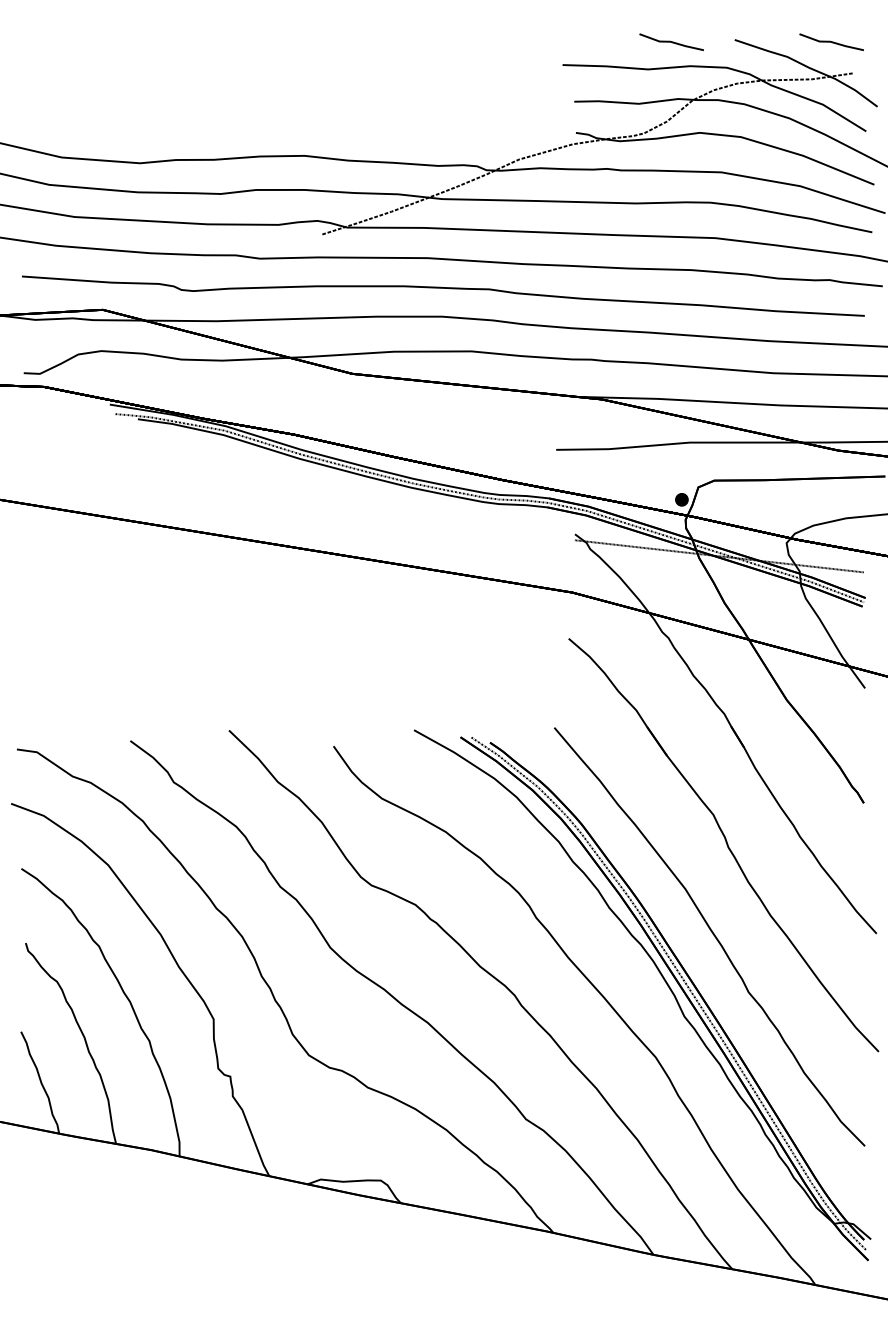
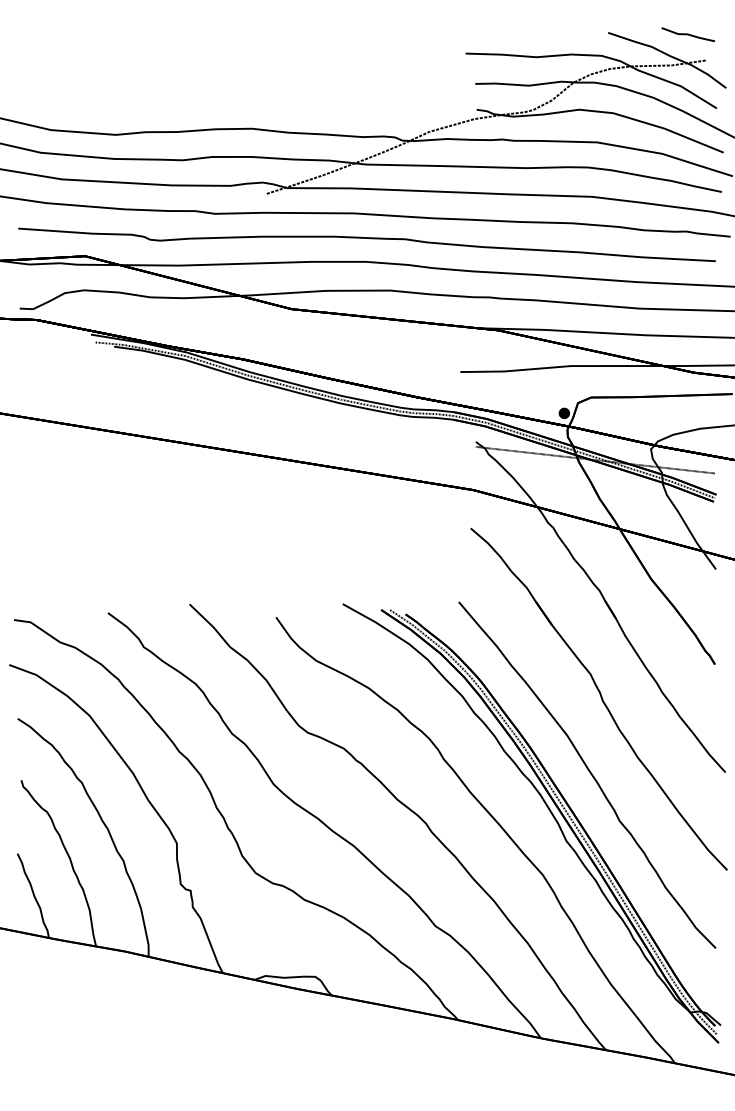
part: (671, 41) -> (555, 34), removed

